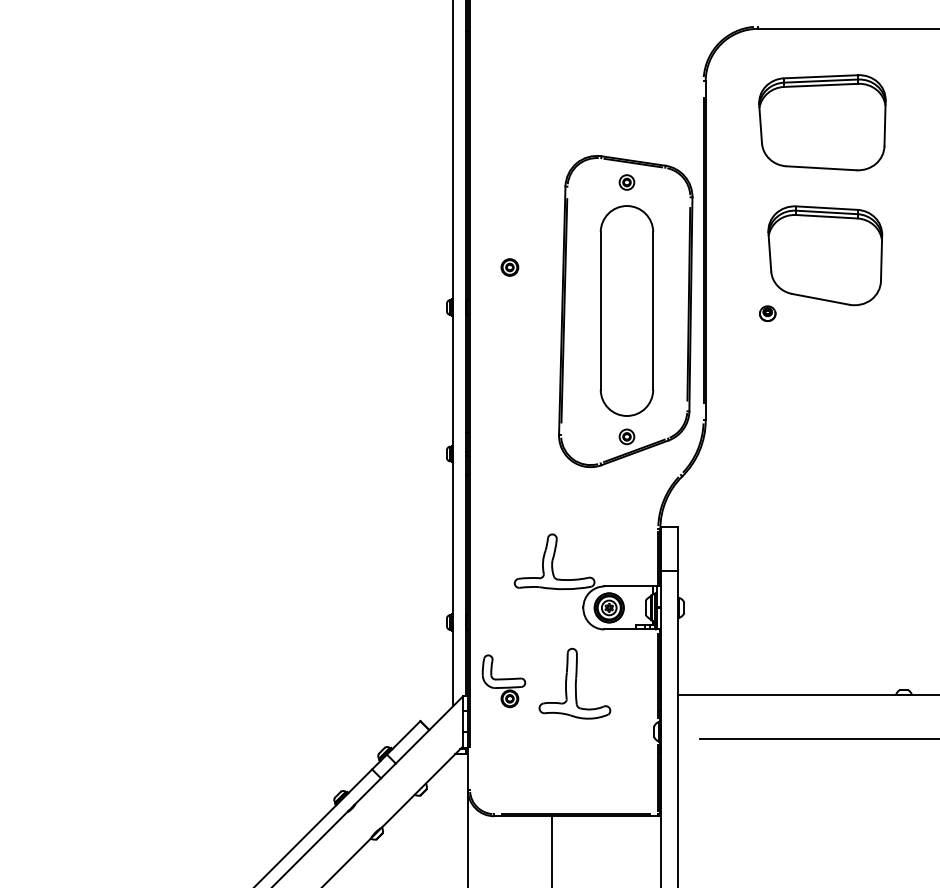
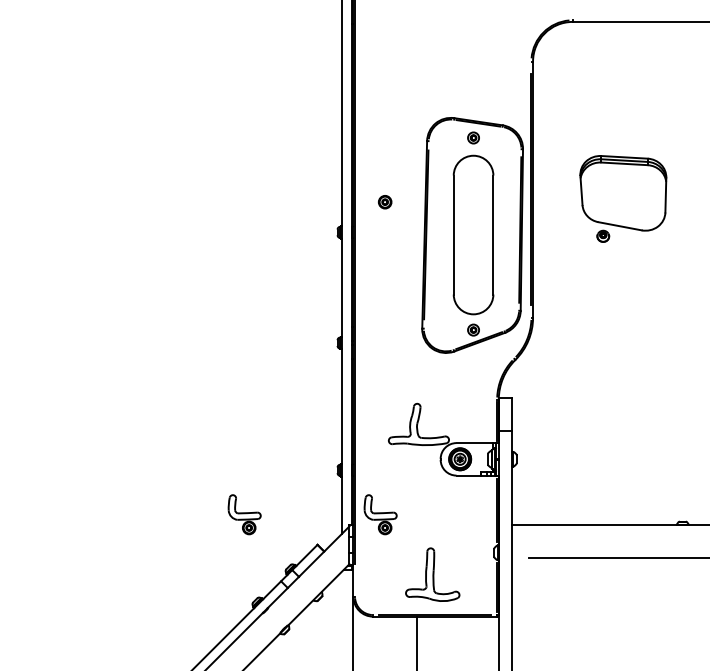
part: (822, 122) -> (621, 92), removed
part: (767, 313) -> (603, 236), moved
part: (323, 681) -> (244, 514), added
part: (574, 683) -> (432, 574), moved

